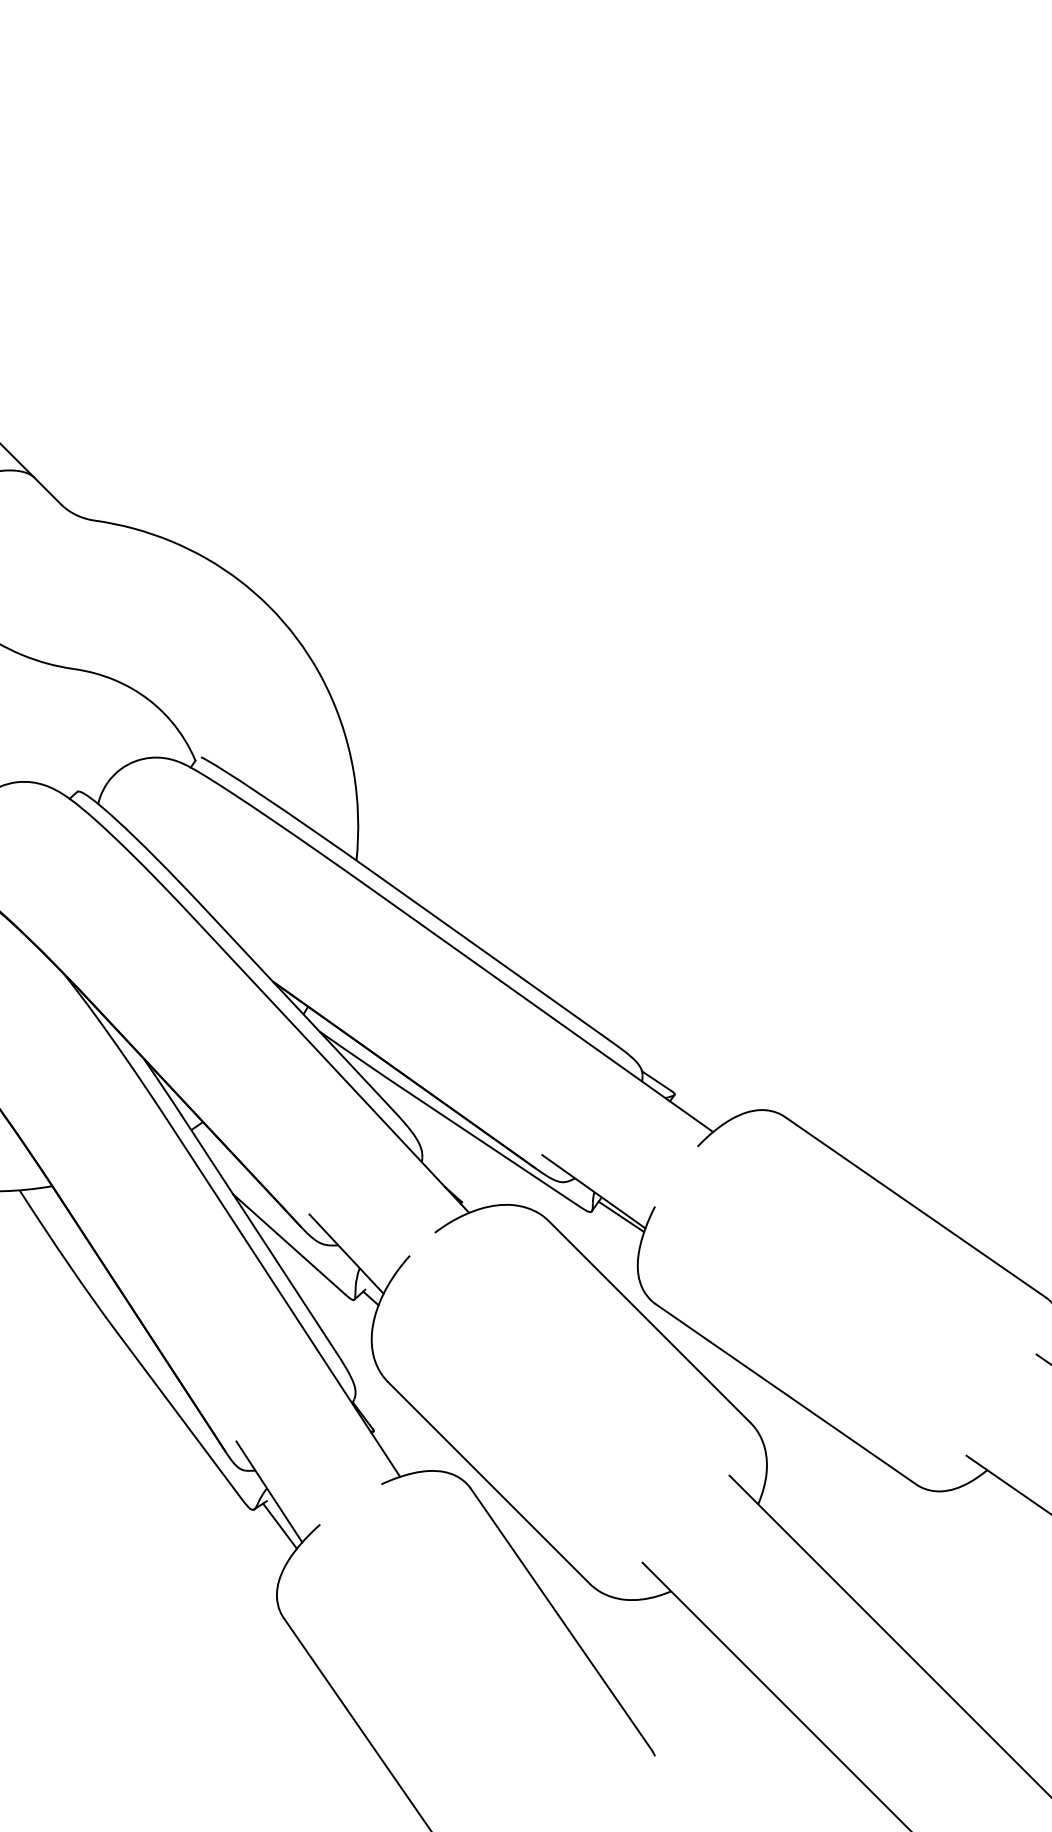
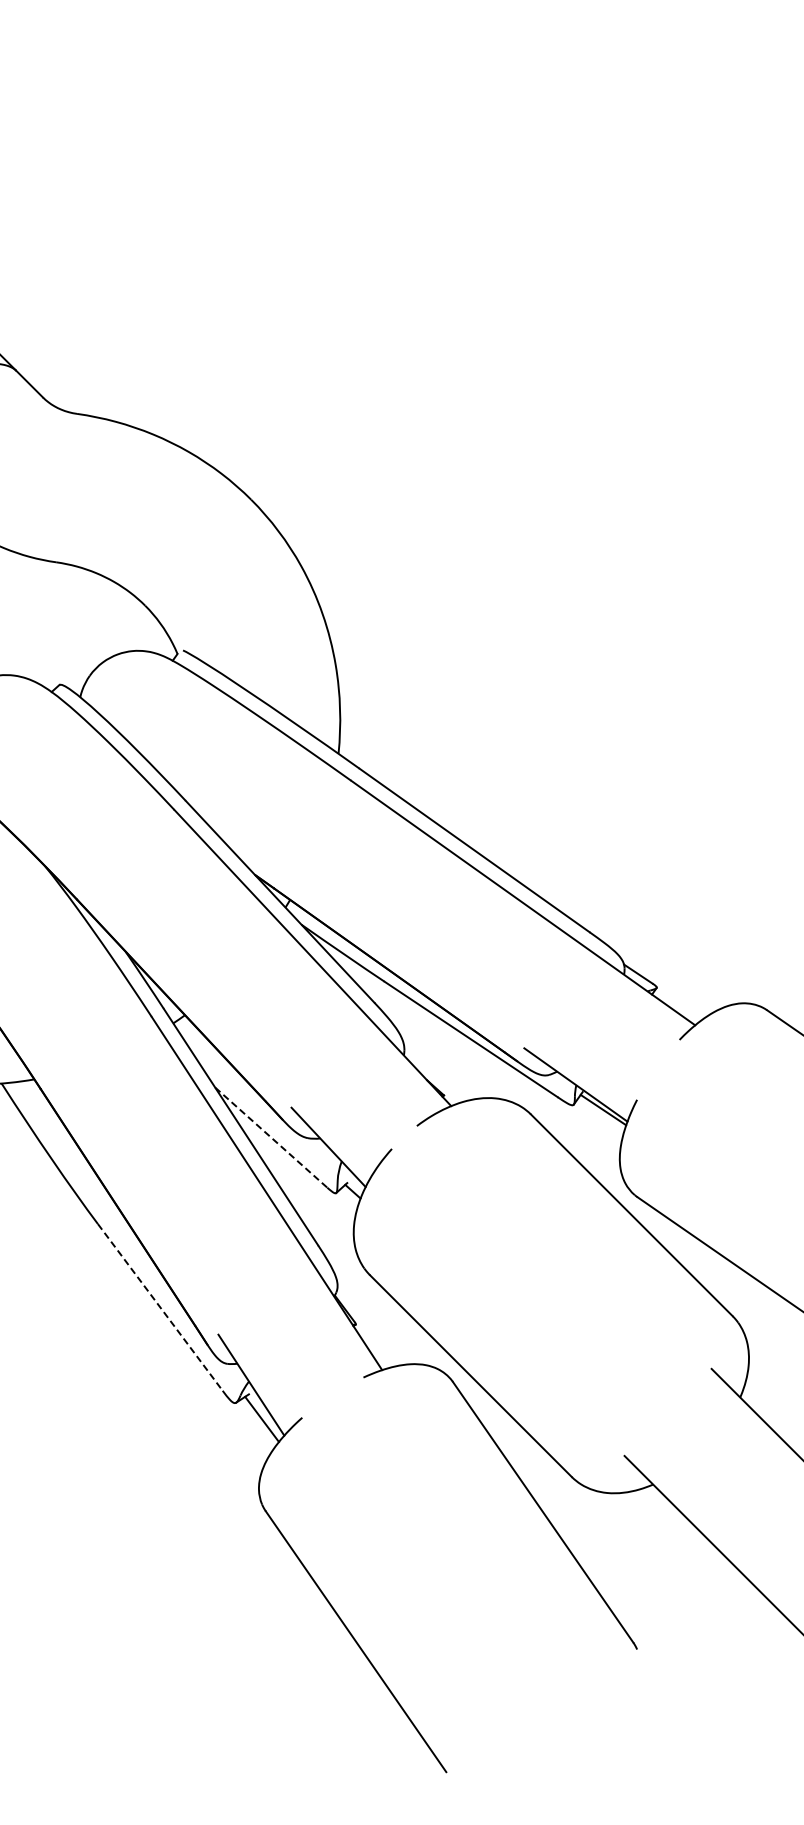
line: (289, 1244) -> (271, 1137), solid -> dashed
line: (178, 1414) -> (160, 1307), solid -> dashed

